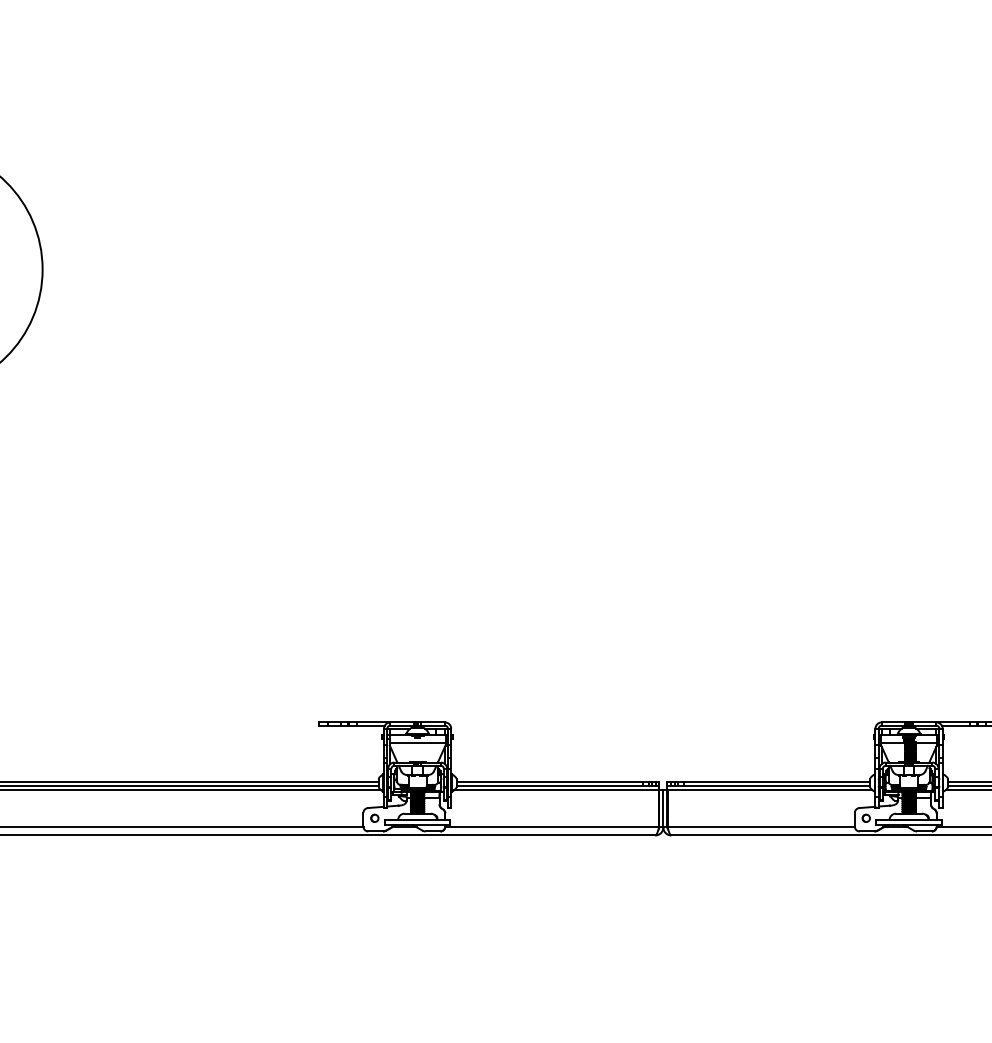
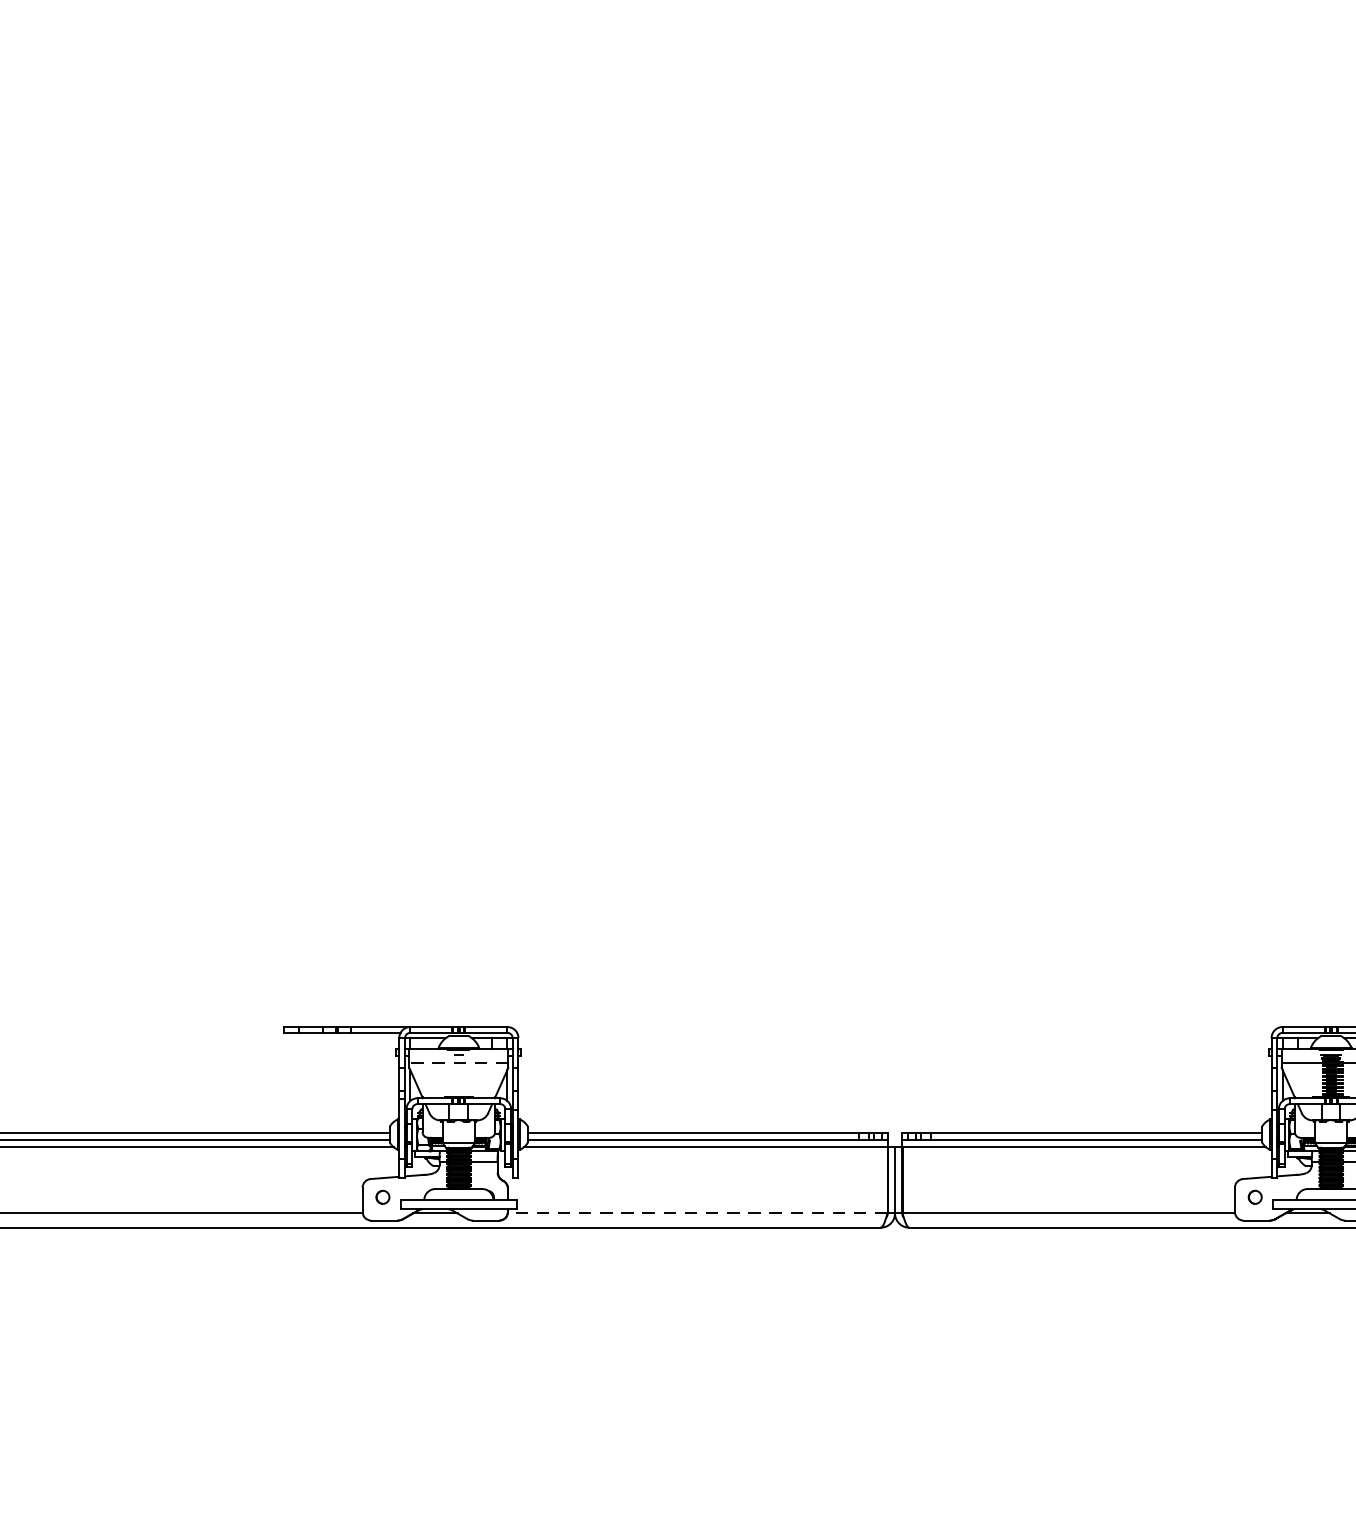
line: (417, 742) -> (458, 1062), solid -> dashed
line: (552, 827) -> (698, 1213), solid -> dashed

